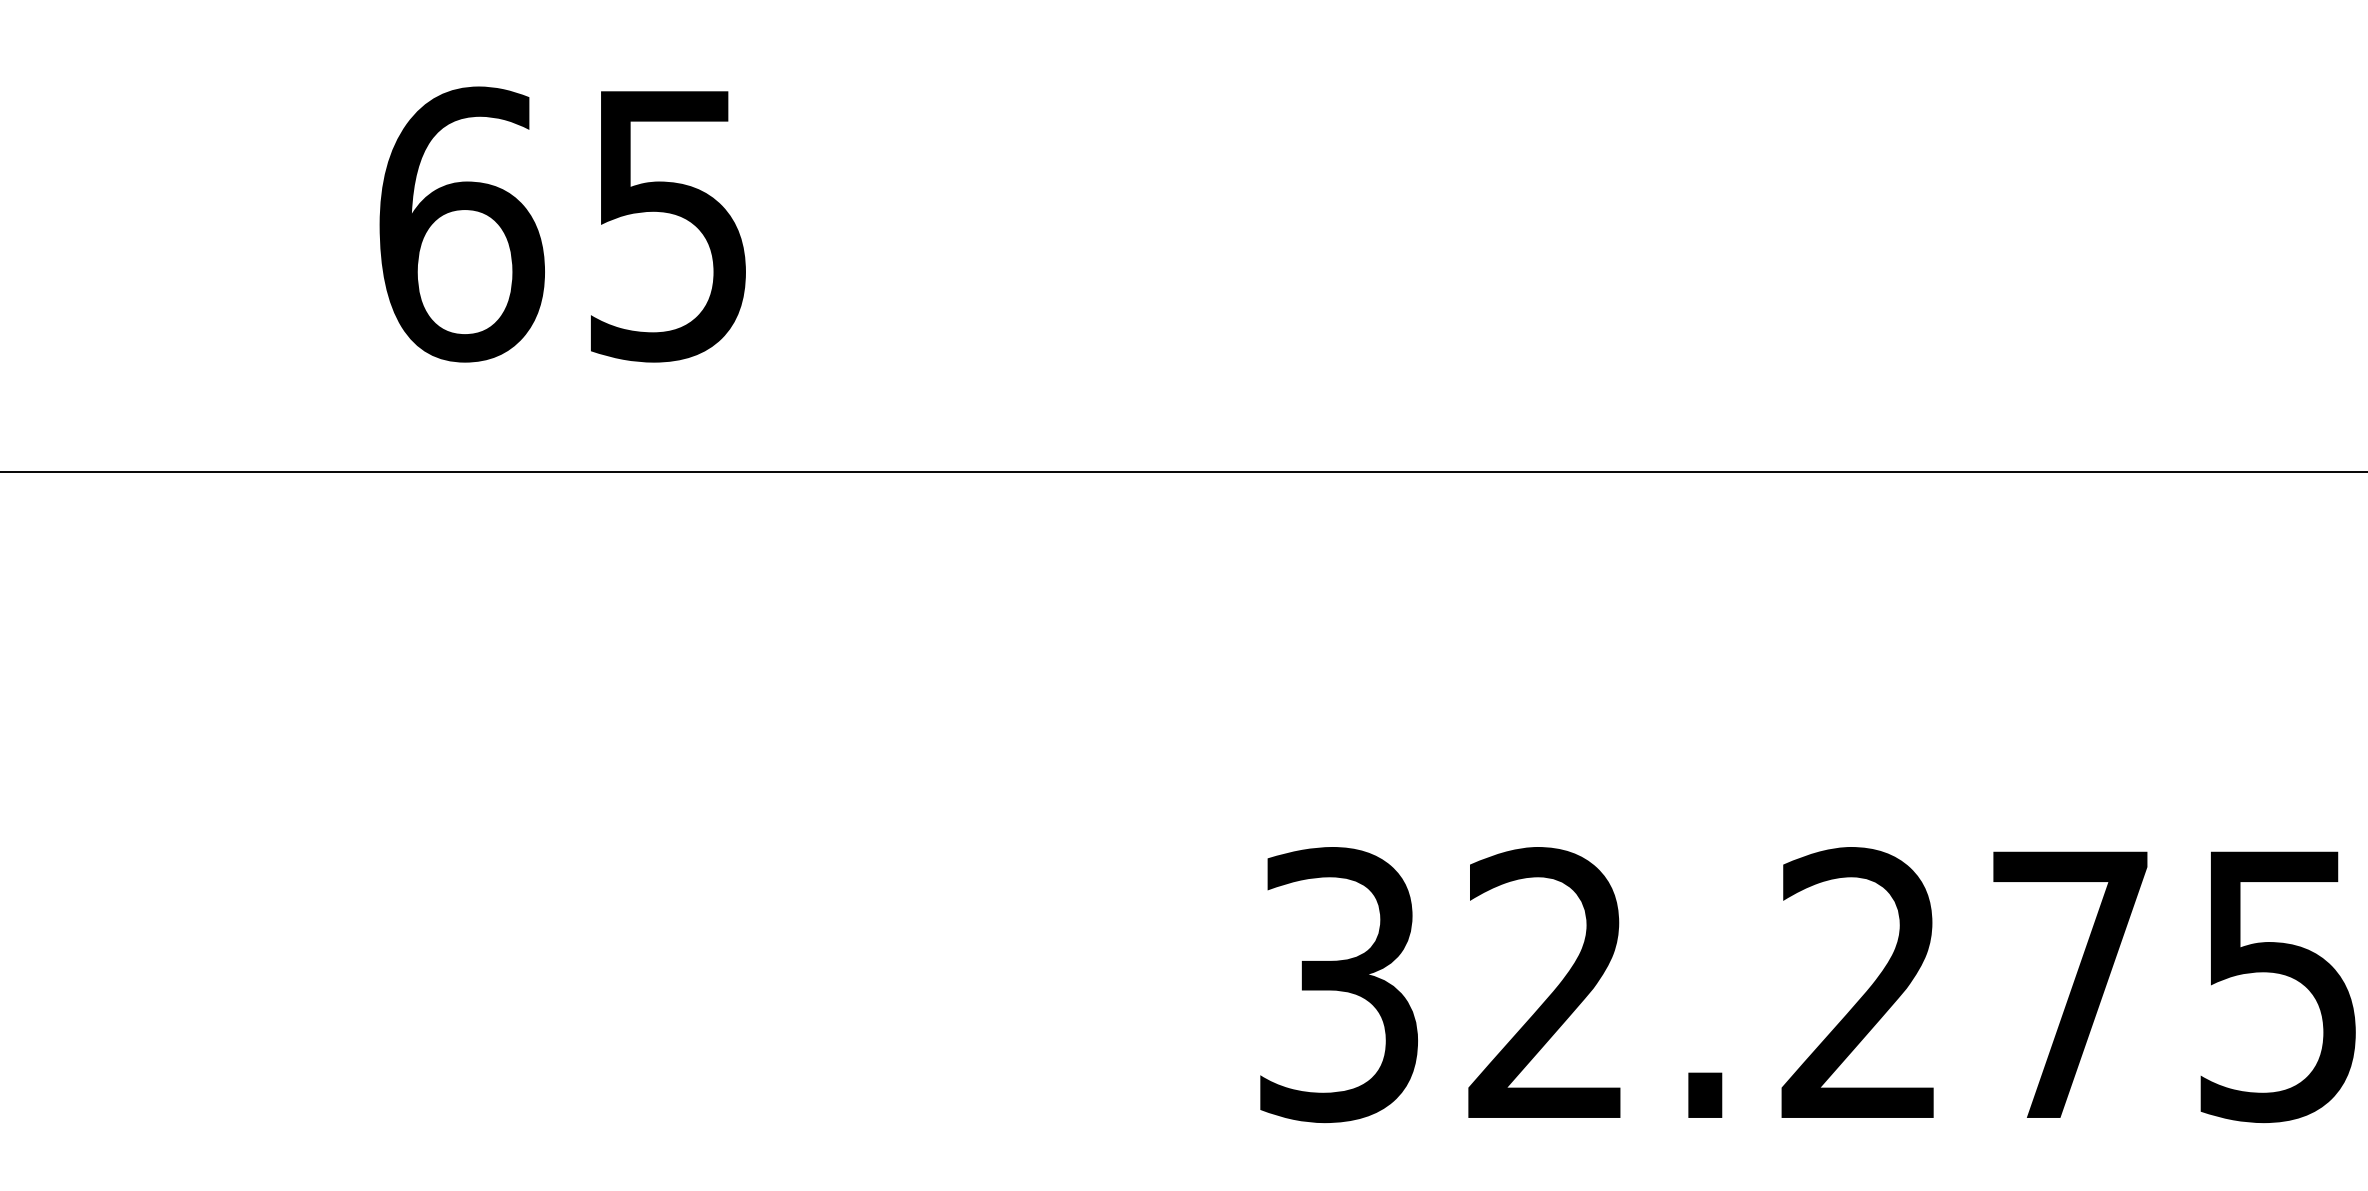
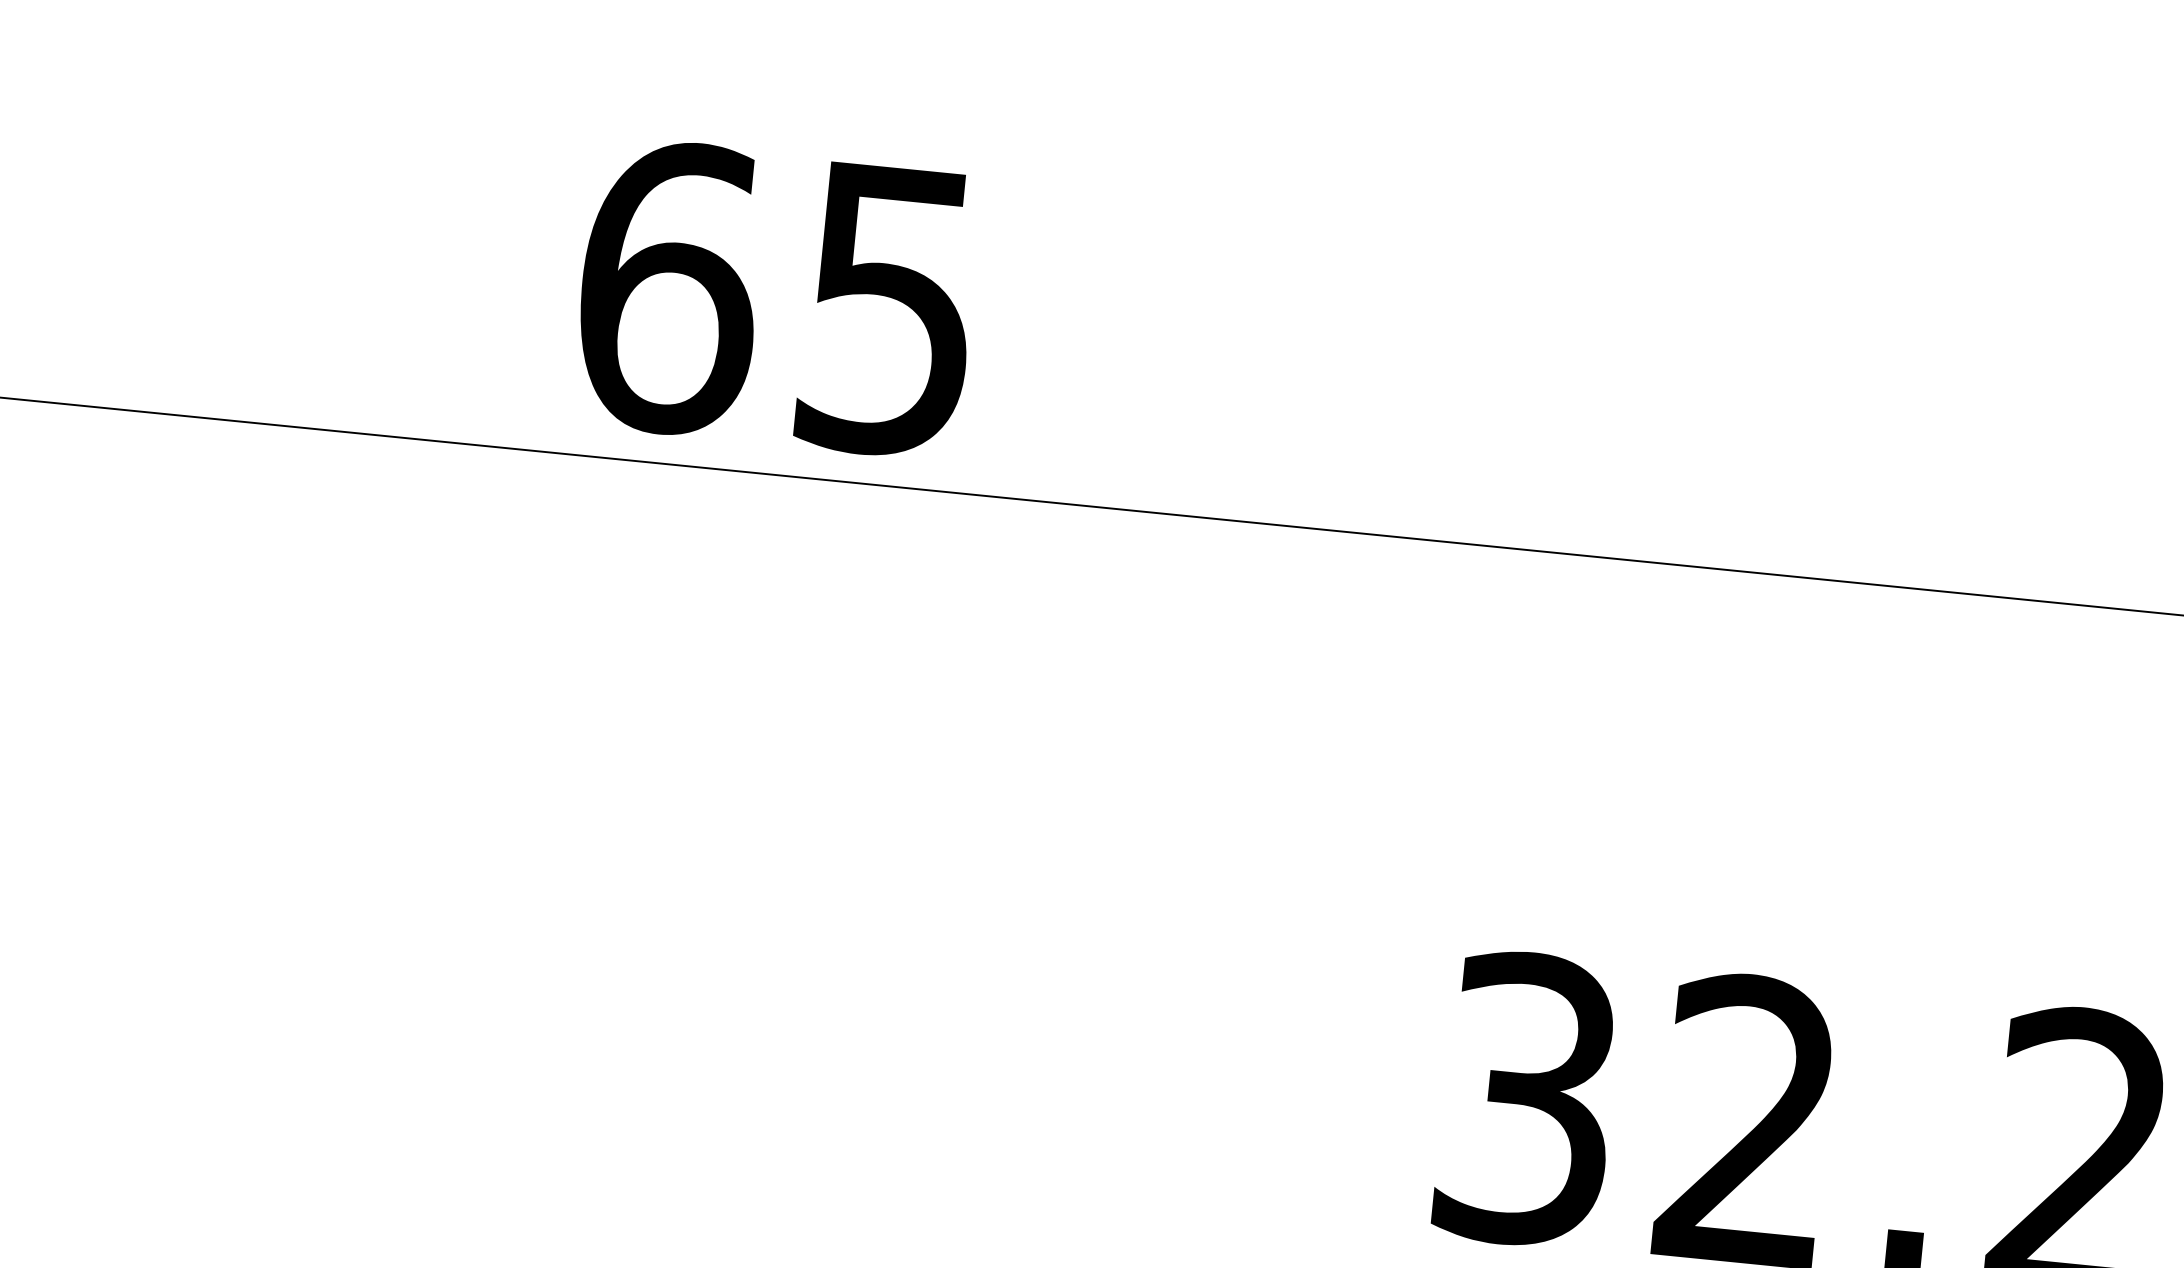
text: (562, 224) -> (776, 298), moved

